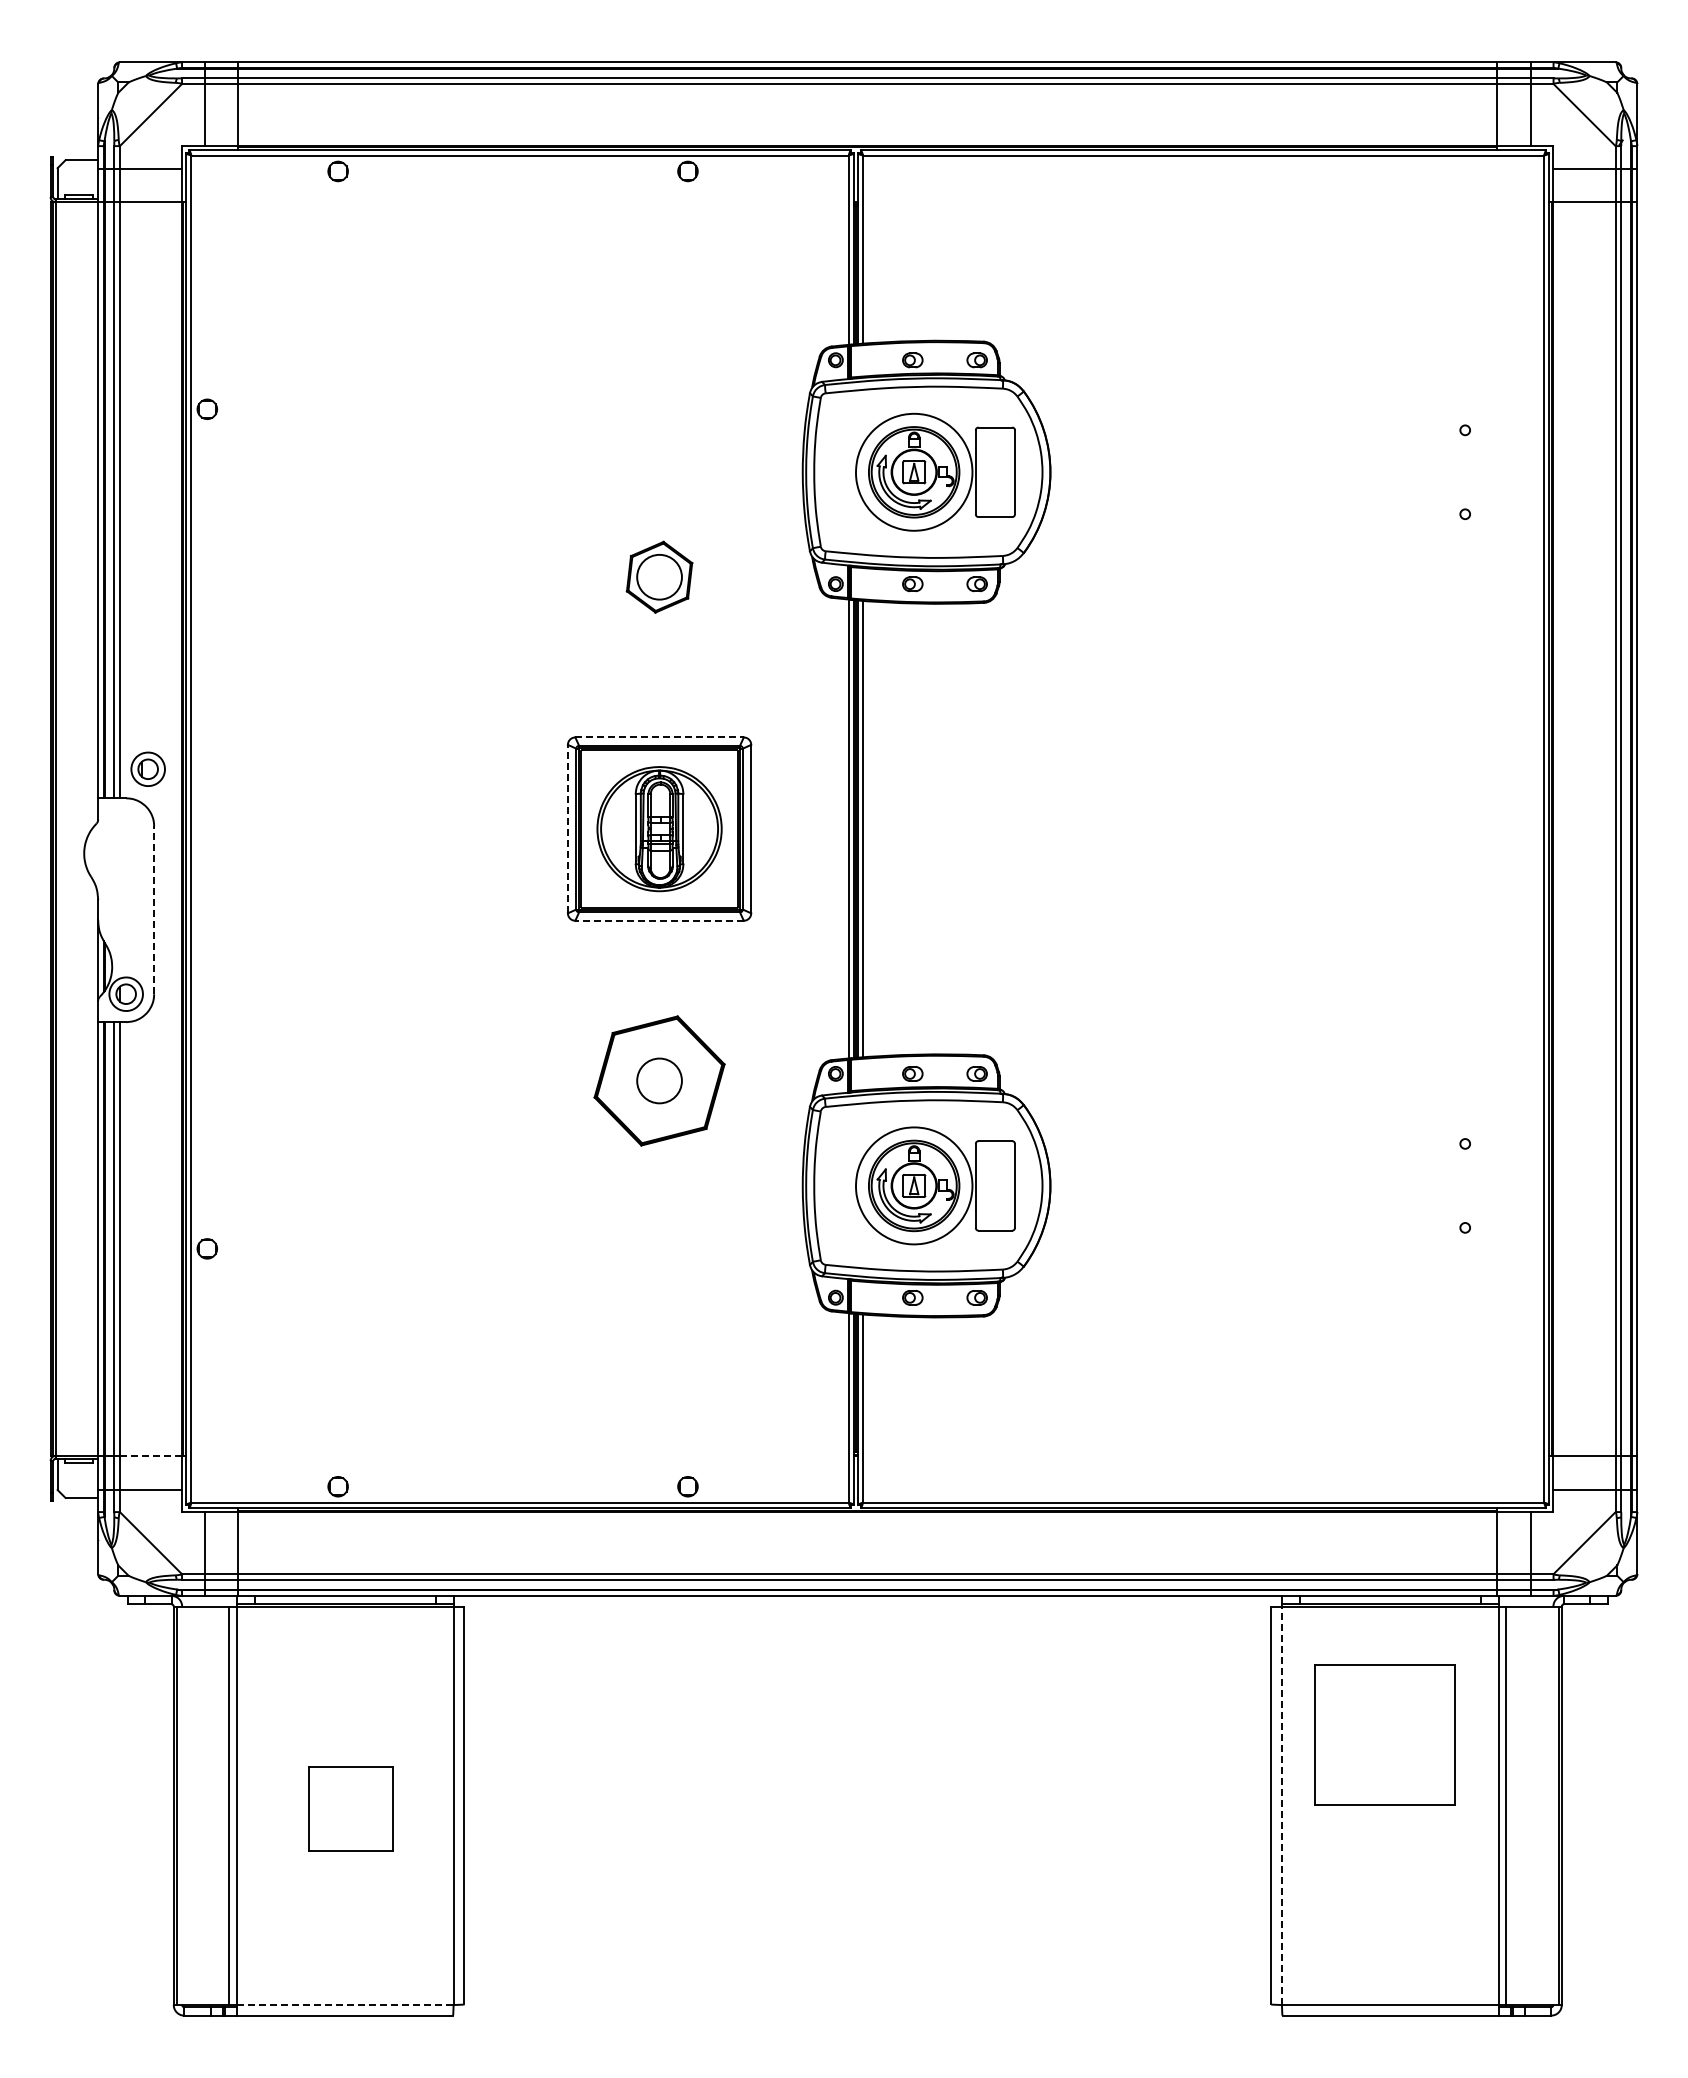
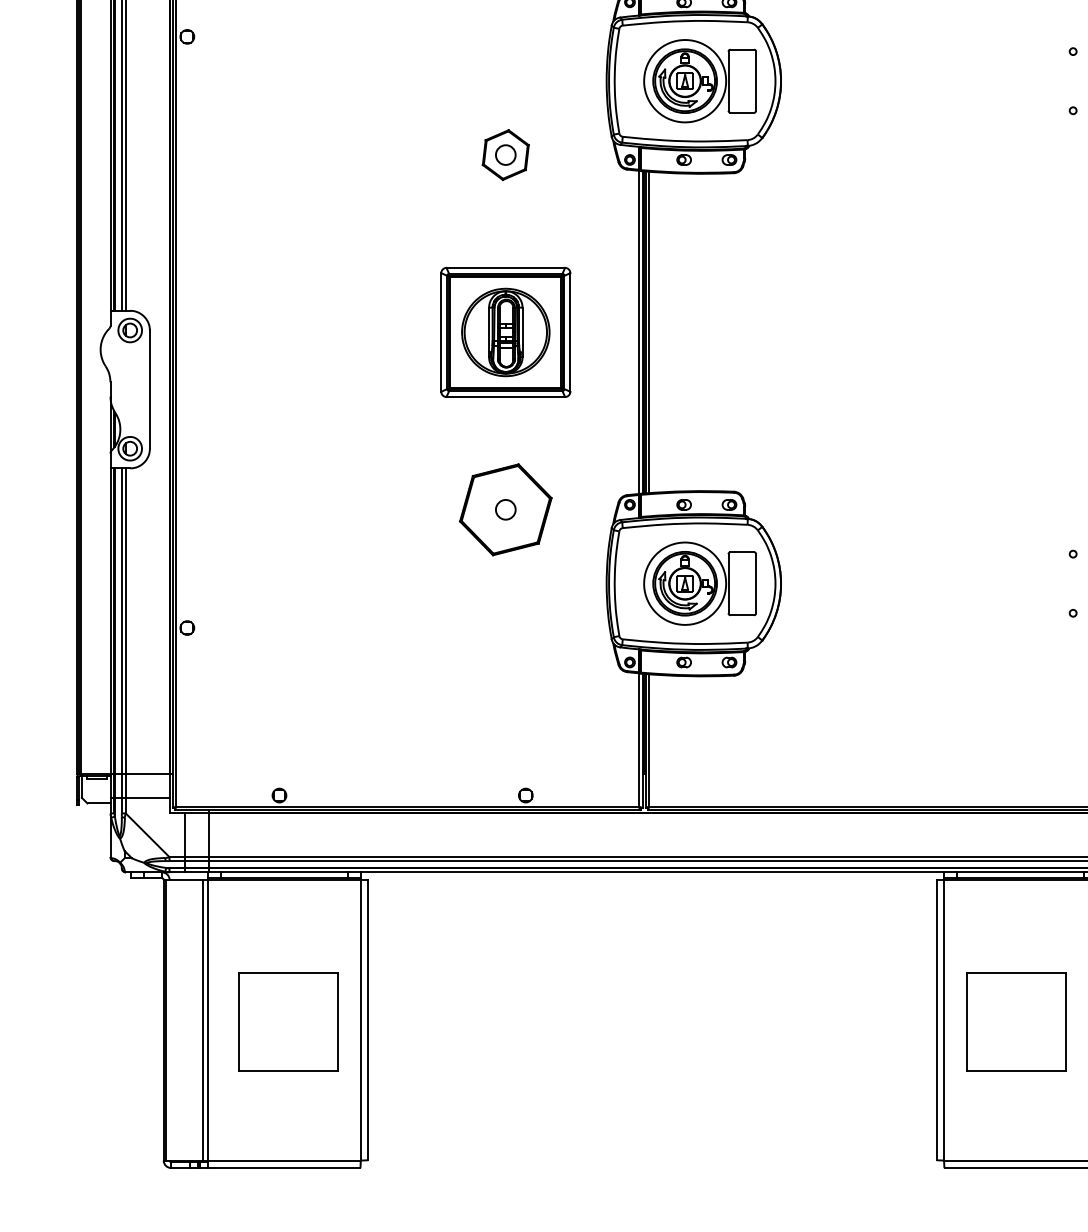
circle: (659, 577) -> (505, 155), size x0.62
line: (660, 737) -> (506, 267), dashed -> solid
part: (147, 768) -> (129, 329), moved
line: (567, 828) -> (440, 332), dashed -> solid
line: (154, 910) -> (150, 389), dashed -> solid
line: (659, 920) -> (505, 396), dashed -> solid
circle: (659, 1080) -> (505, 509), size x0.62
line: (151, 1455) -> (148, 773), dashed -> solid
part: (1384, 1734) -> (1016, 1022), moved
line: (1281, 1805) -> (943, 1020), dashed -> solid
part: (350, 1808) -> (288, 1022), size x1.67
line: (345, 2005) -> (284, 1160), dashed -> solid

